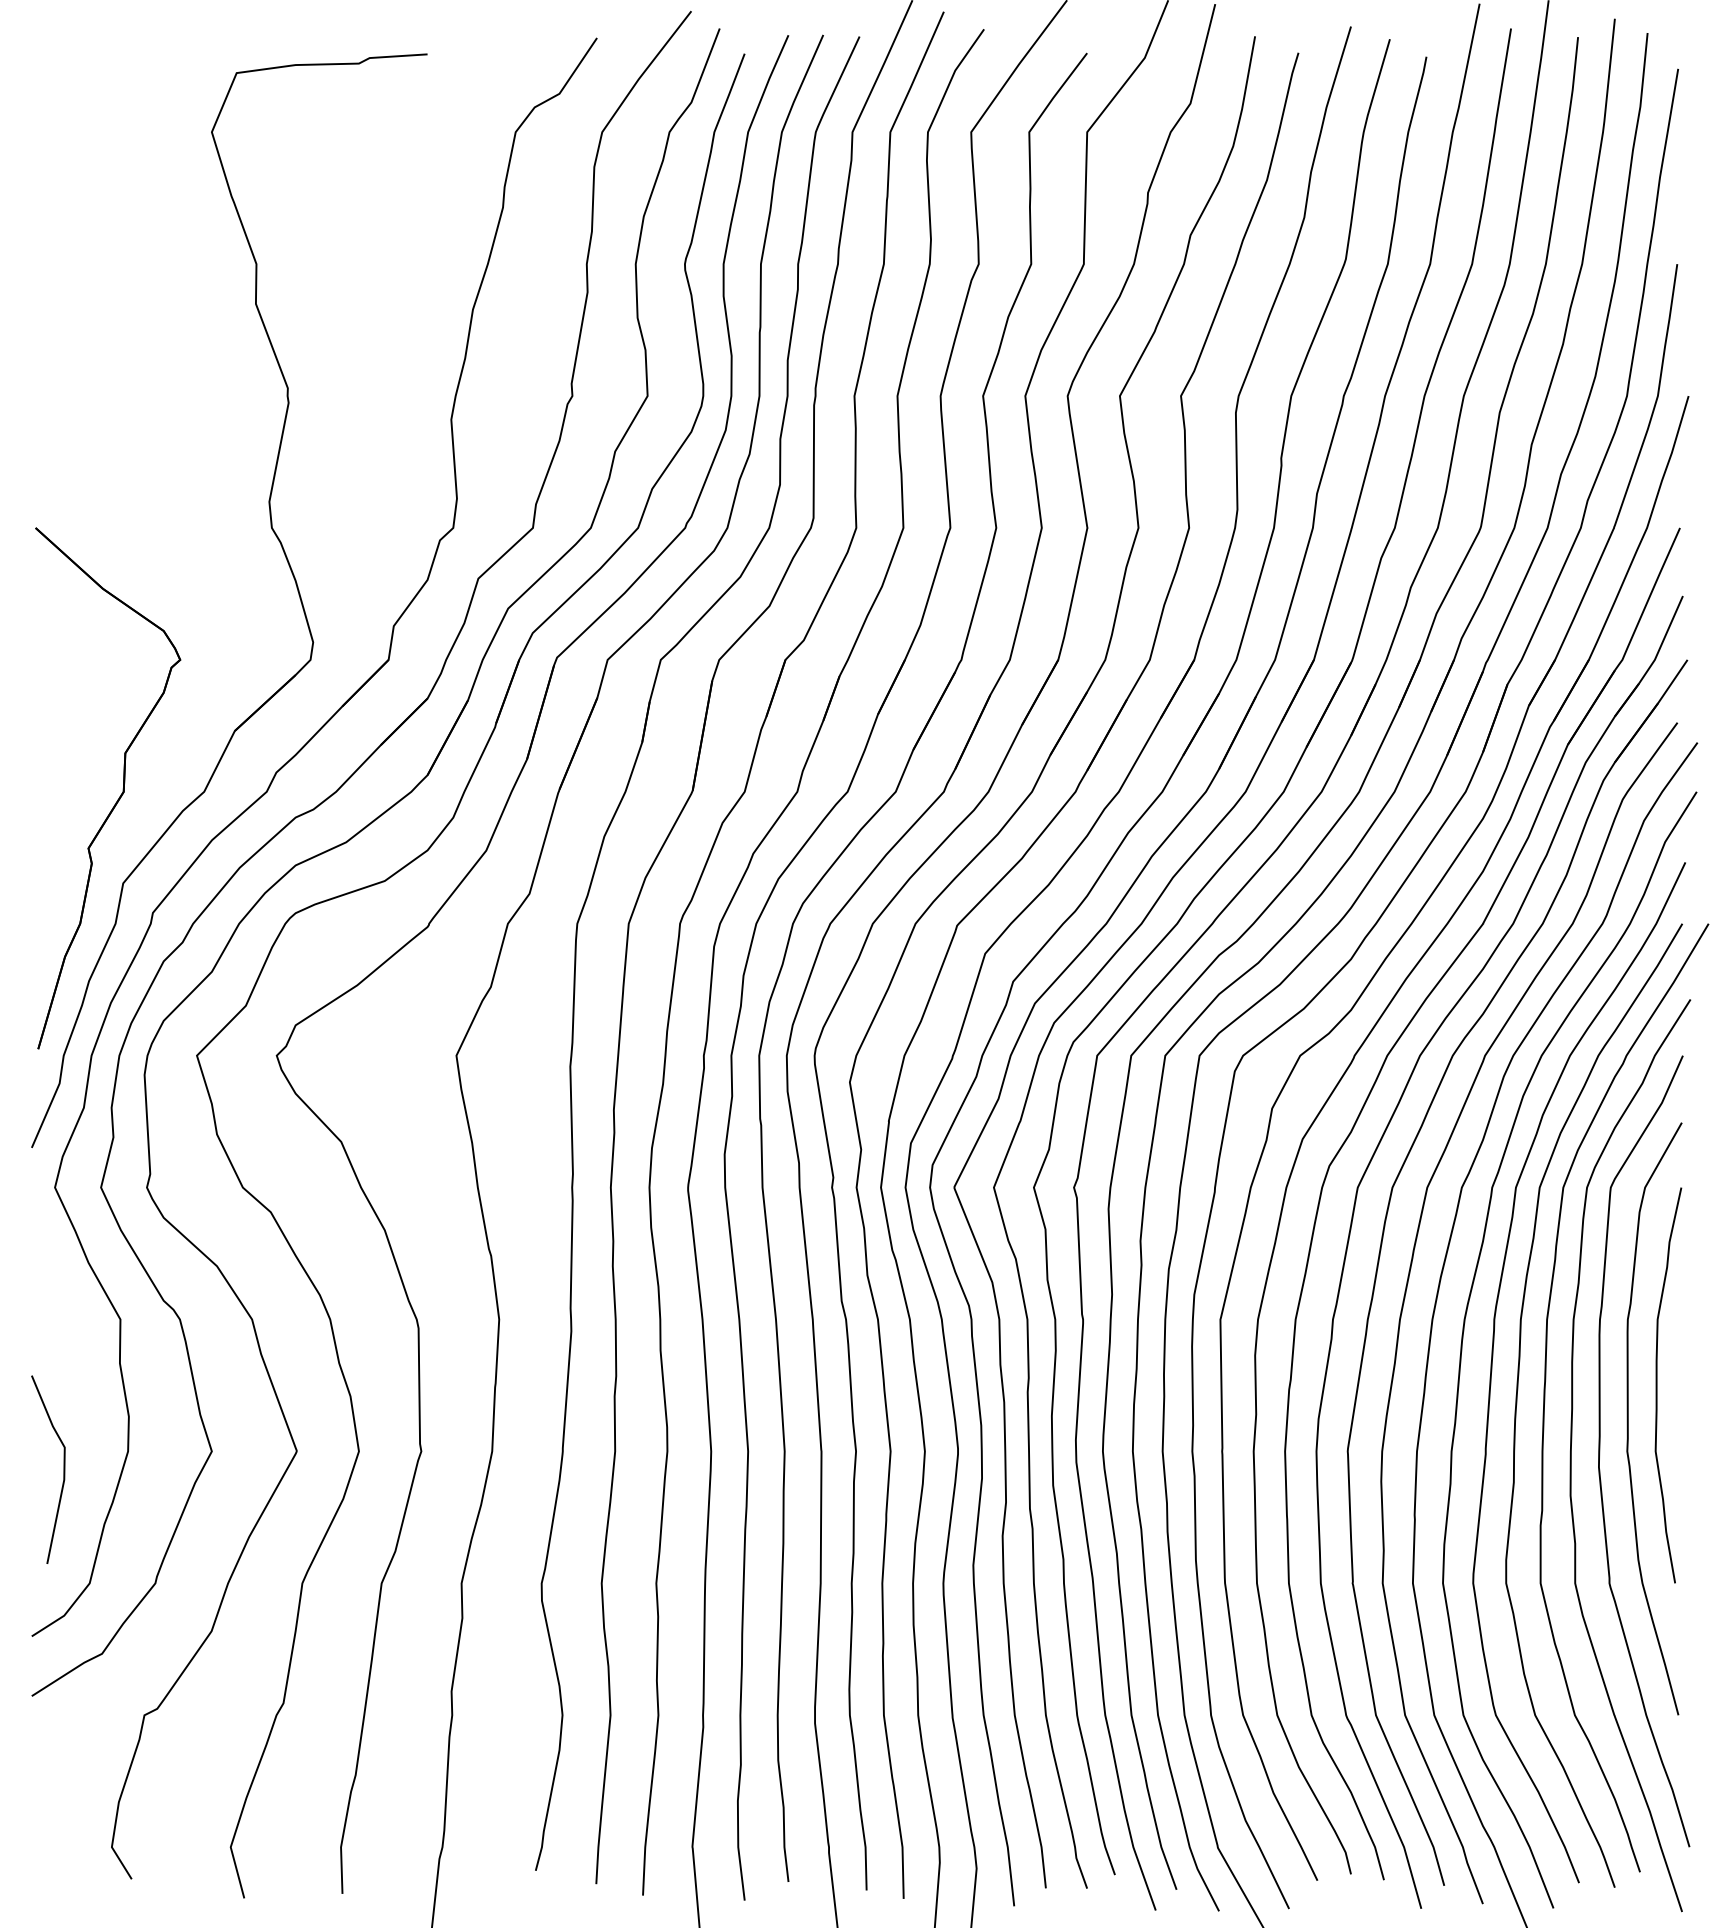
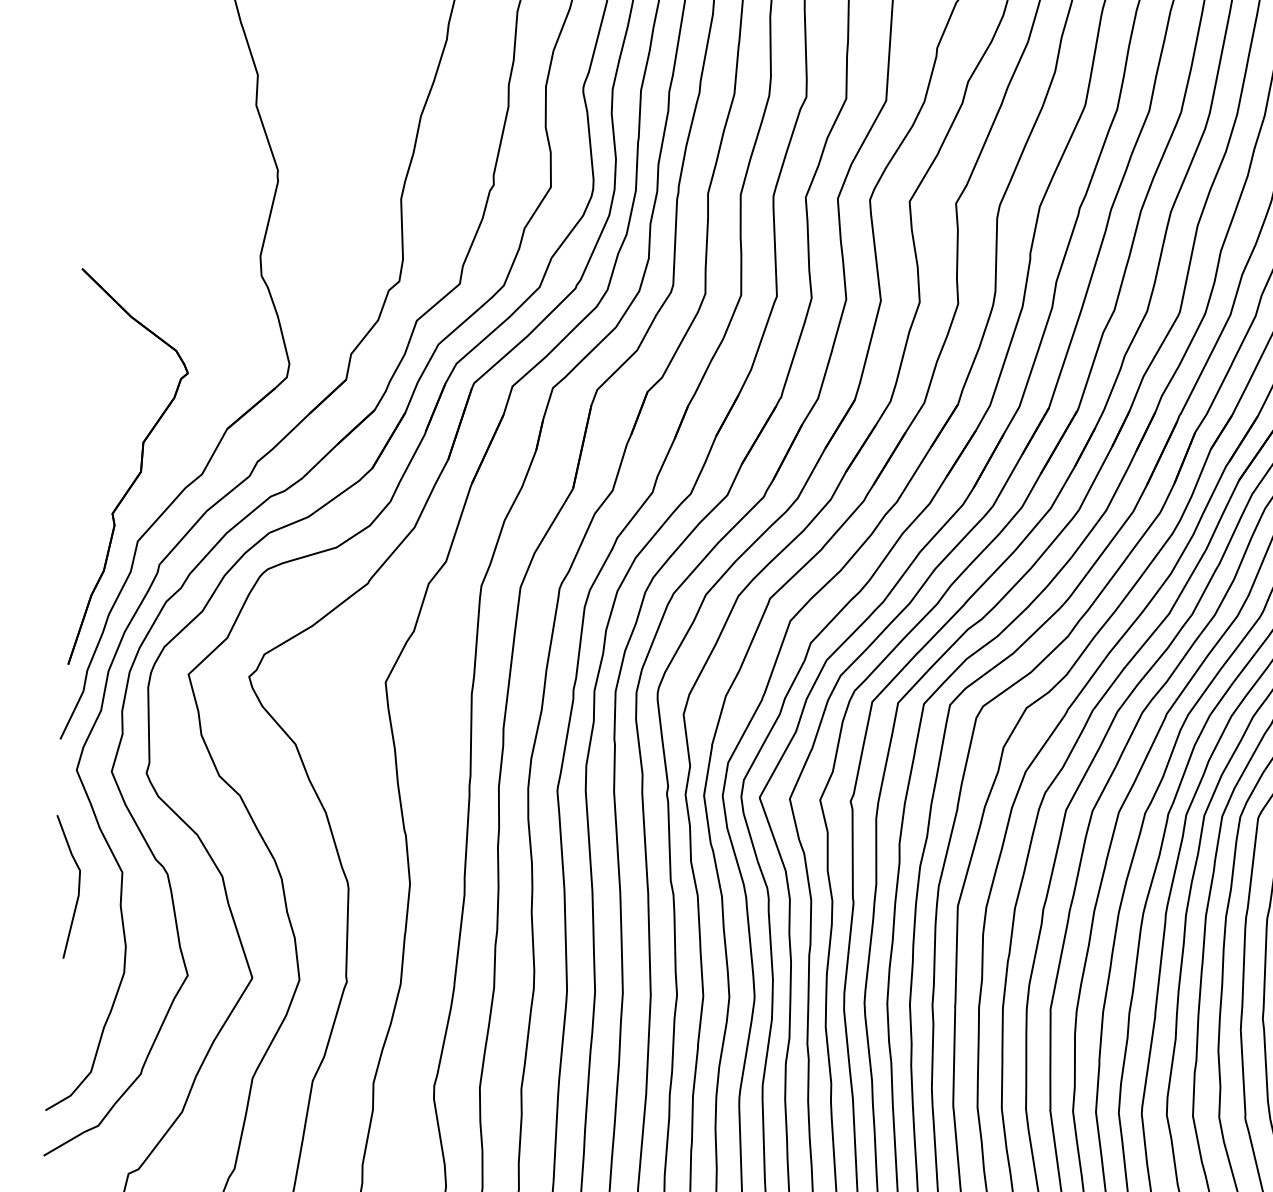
line: (63, 1469) -> (78, 887), moved

